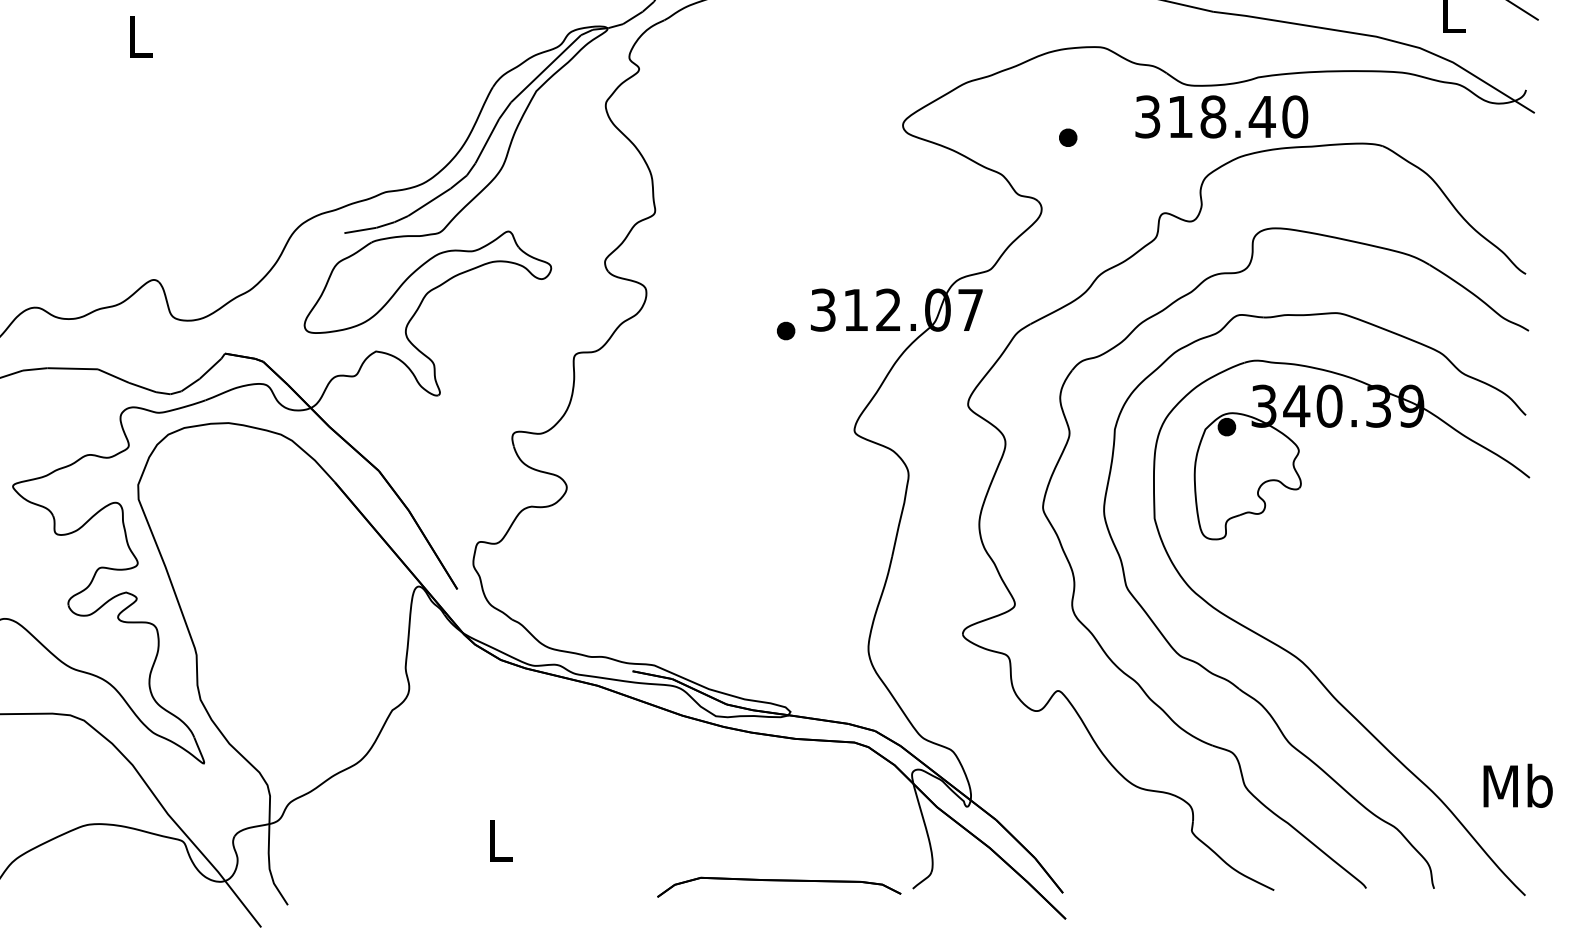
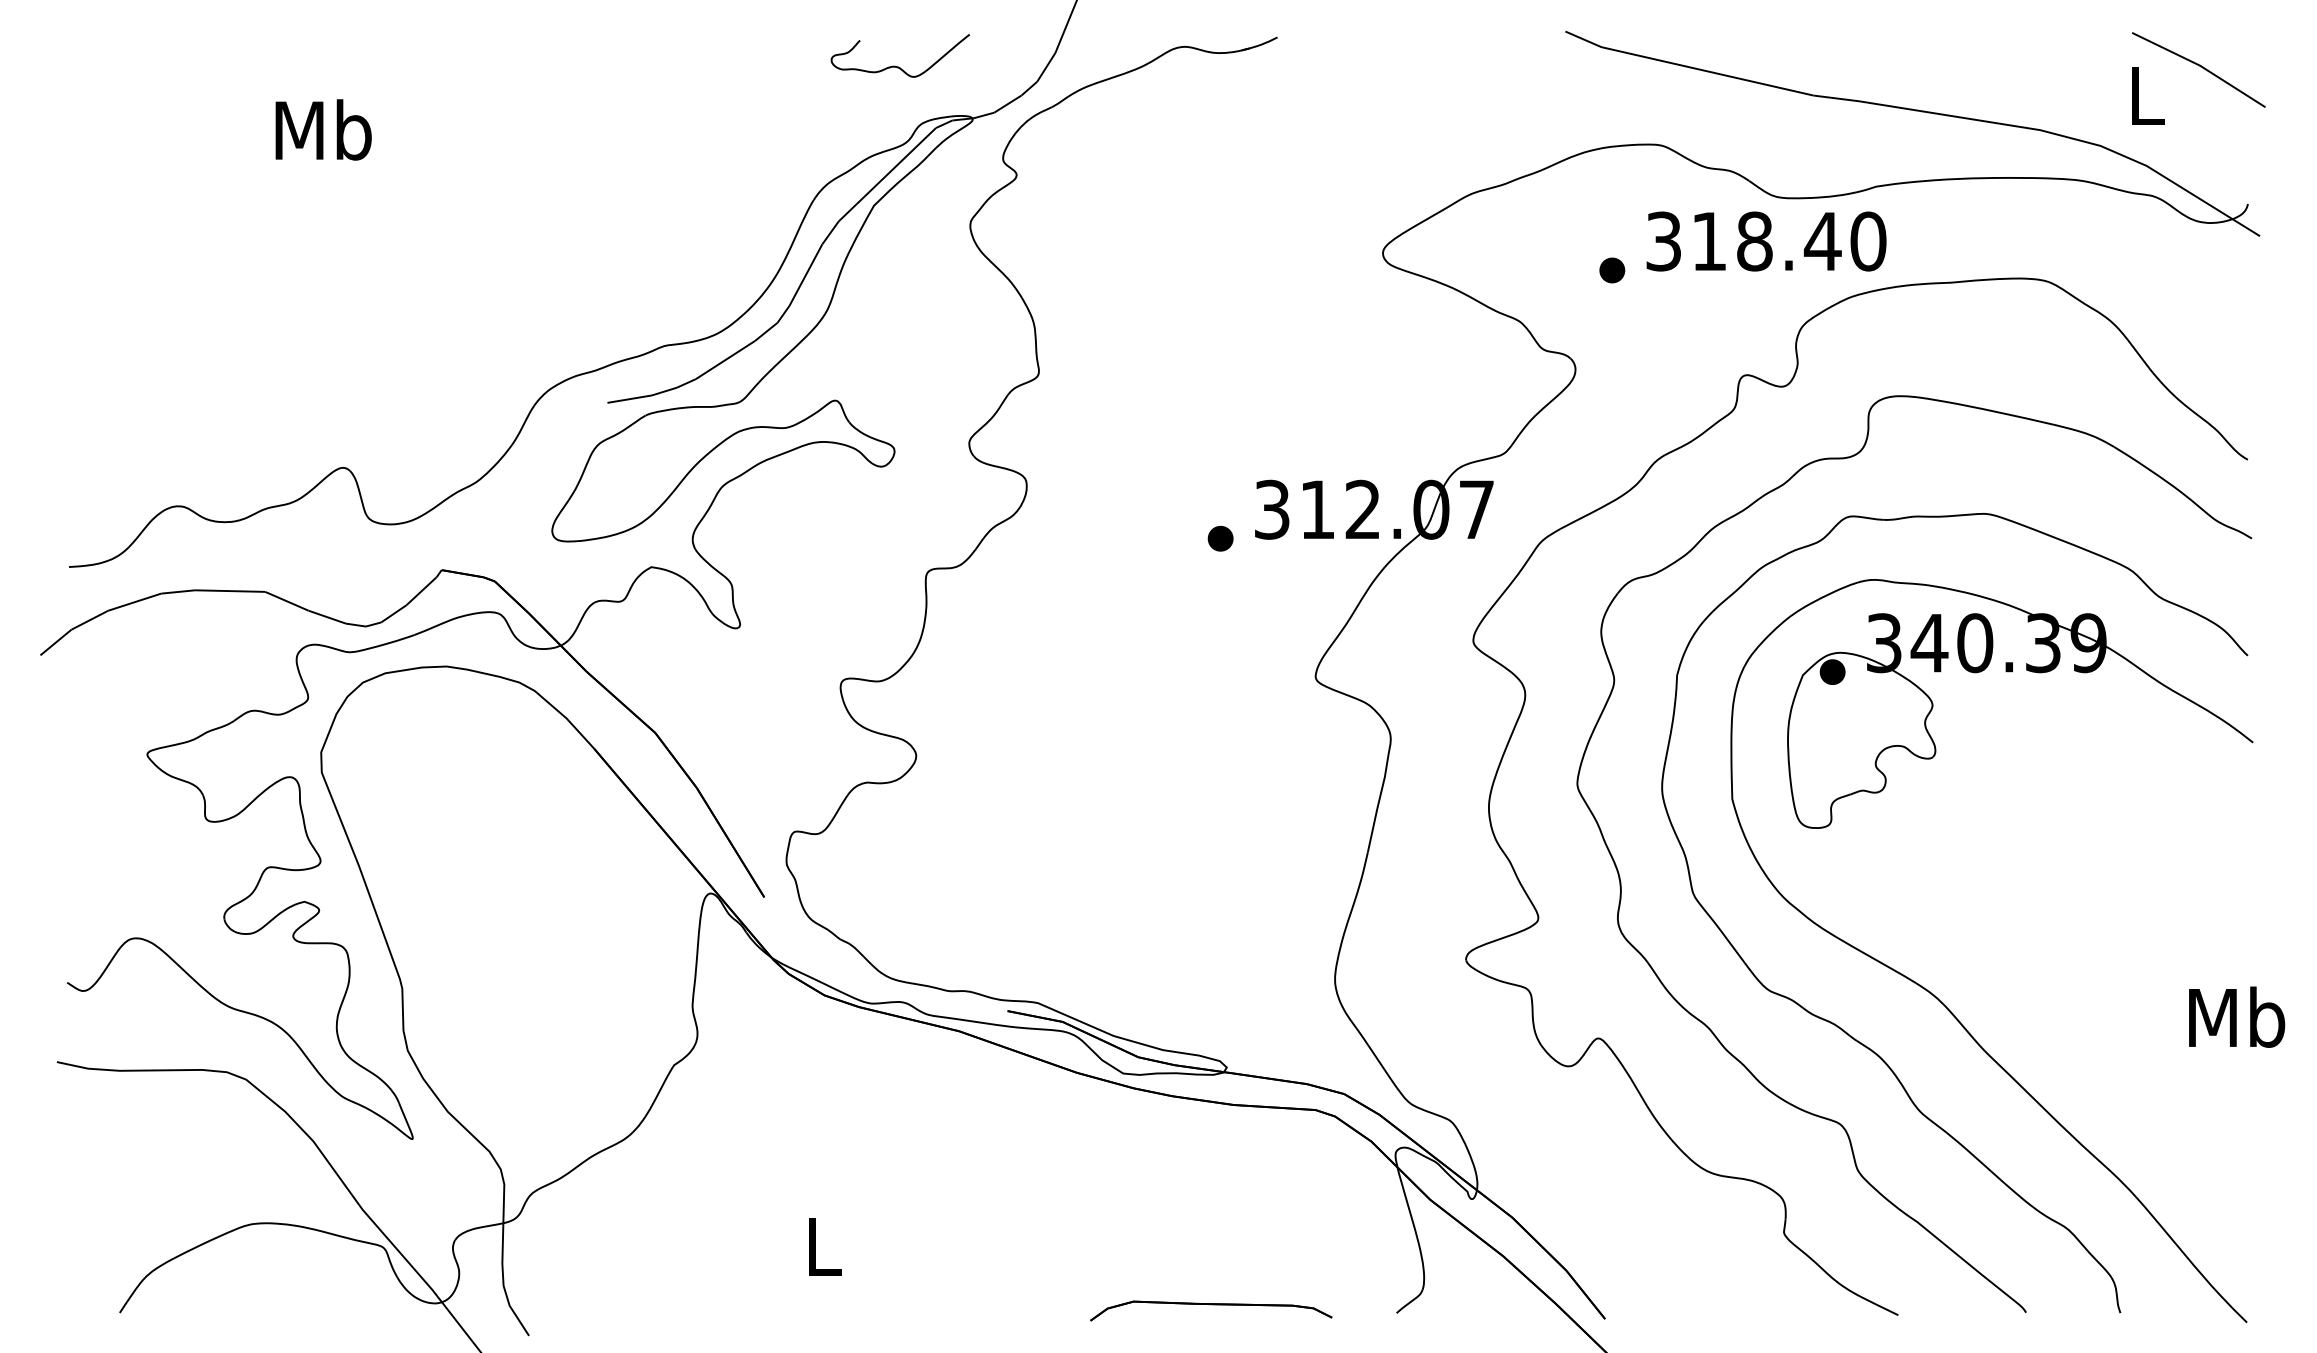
text: (139, 36) -> (323, 129), L -> Mb
text: (1221, 116) -> (1766, 241), moved
text: (1518, 785) -> (2237, 1016), moved
part: (779, 886) -> (1211, 1310), size x0.71

